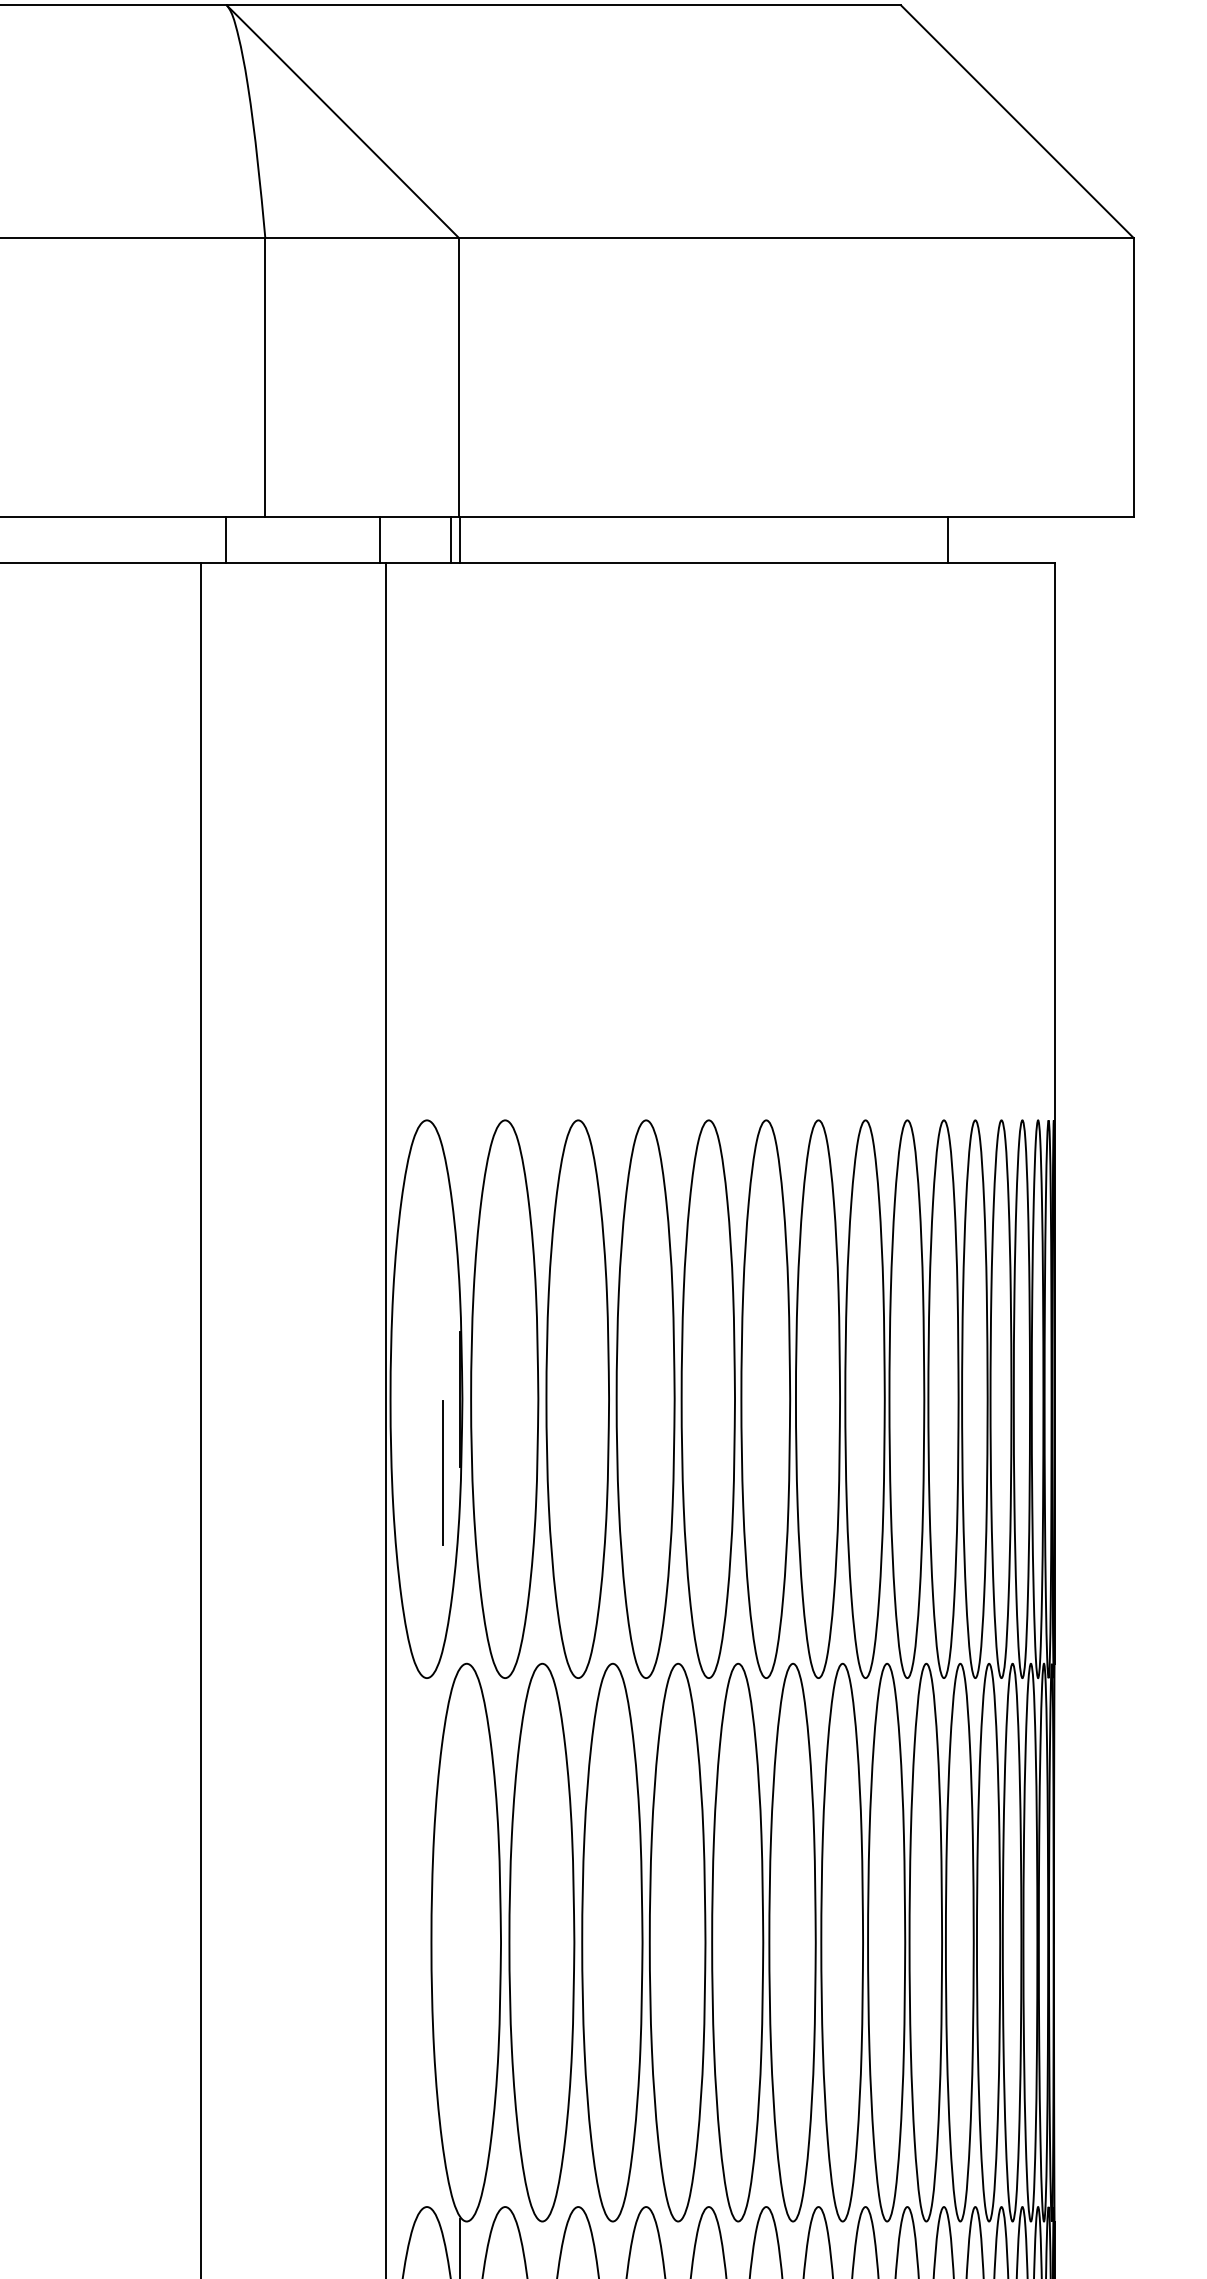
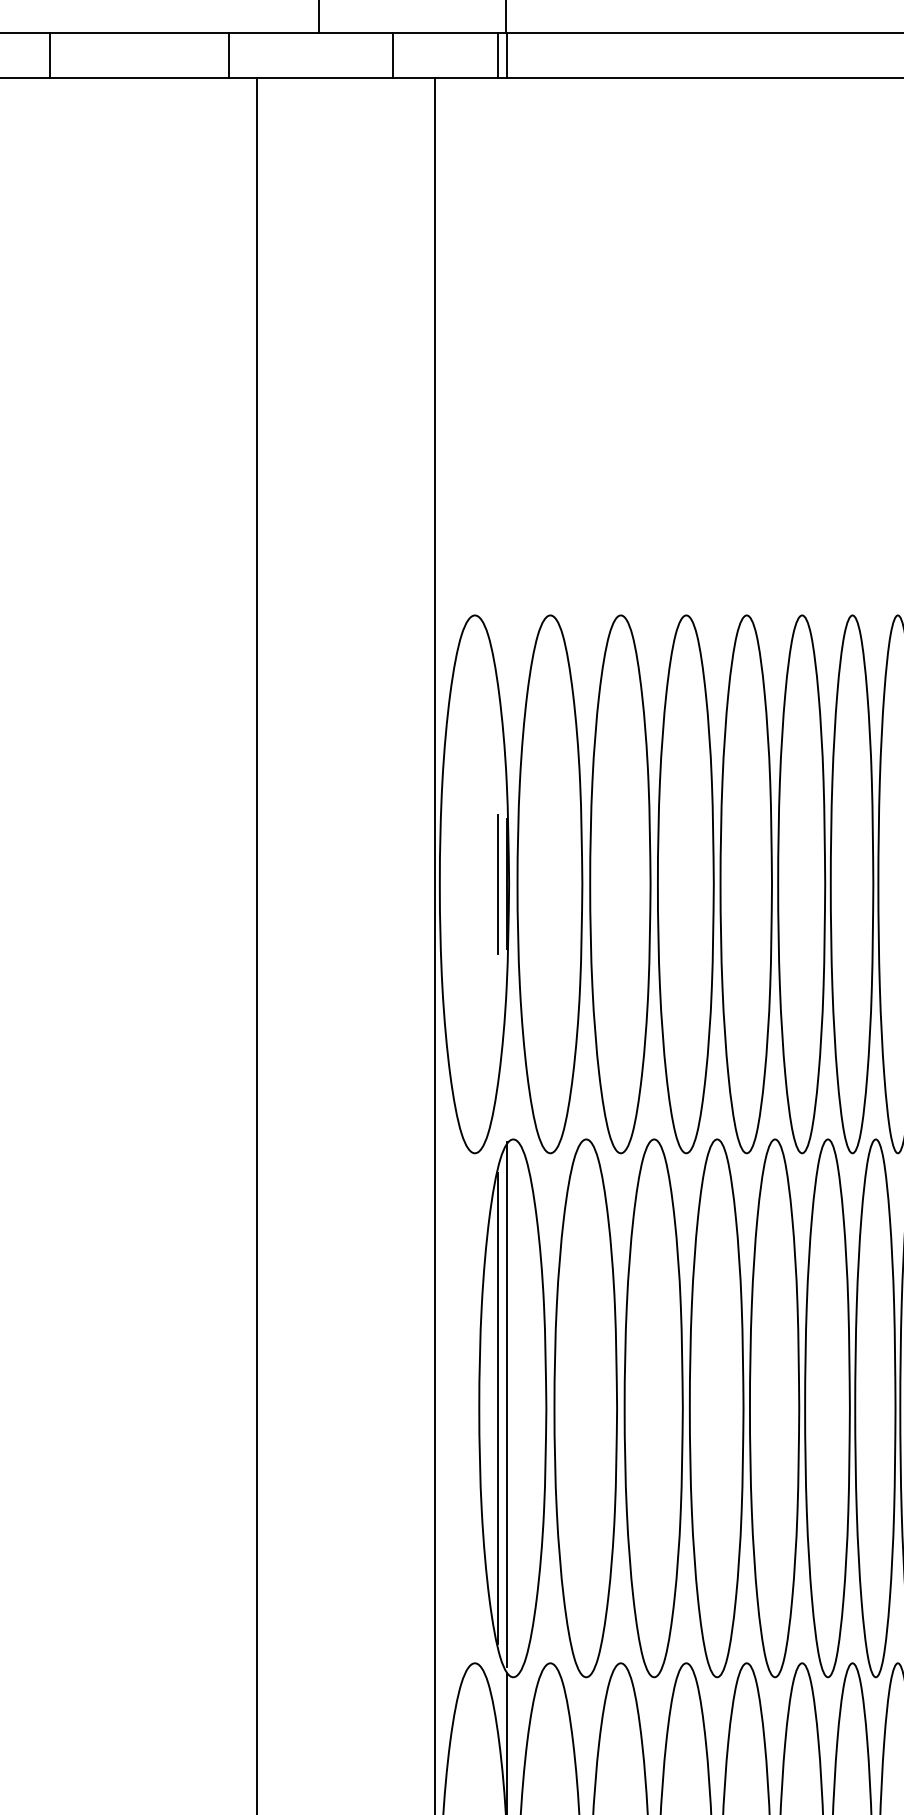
line: (225, 539) -> (228, 55), moved
line: (379, 539) -> (392, 55), moved
line: (442, 1472) -> (497, 883), moved
line: (460, 1938) -> (507, 1404), added
line: (450, 1942) -> (497, 1408), added

